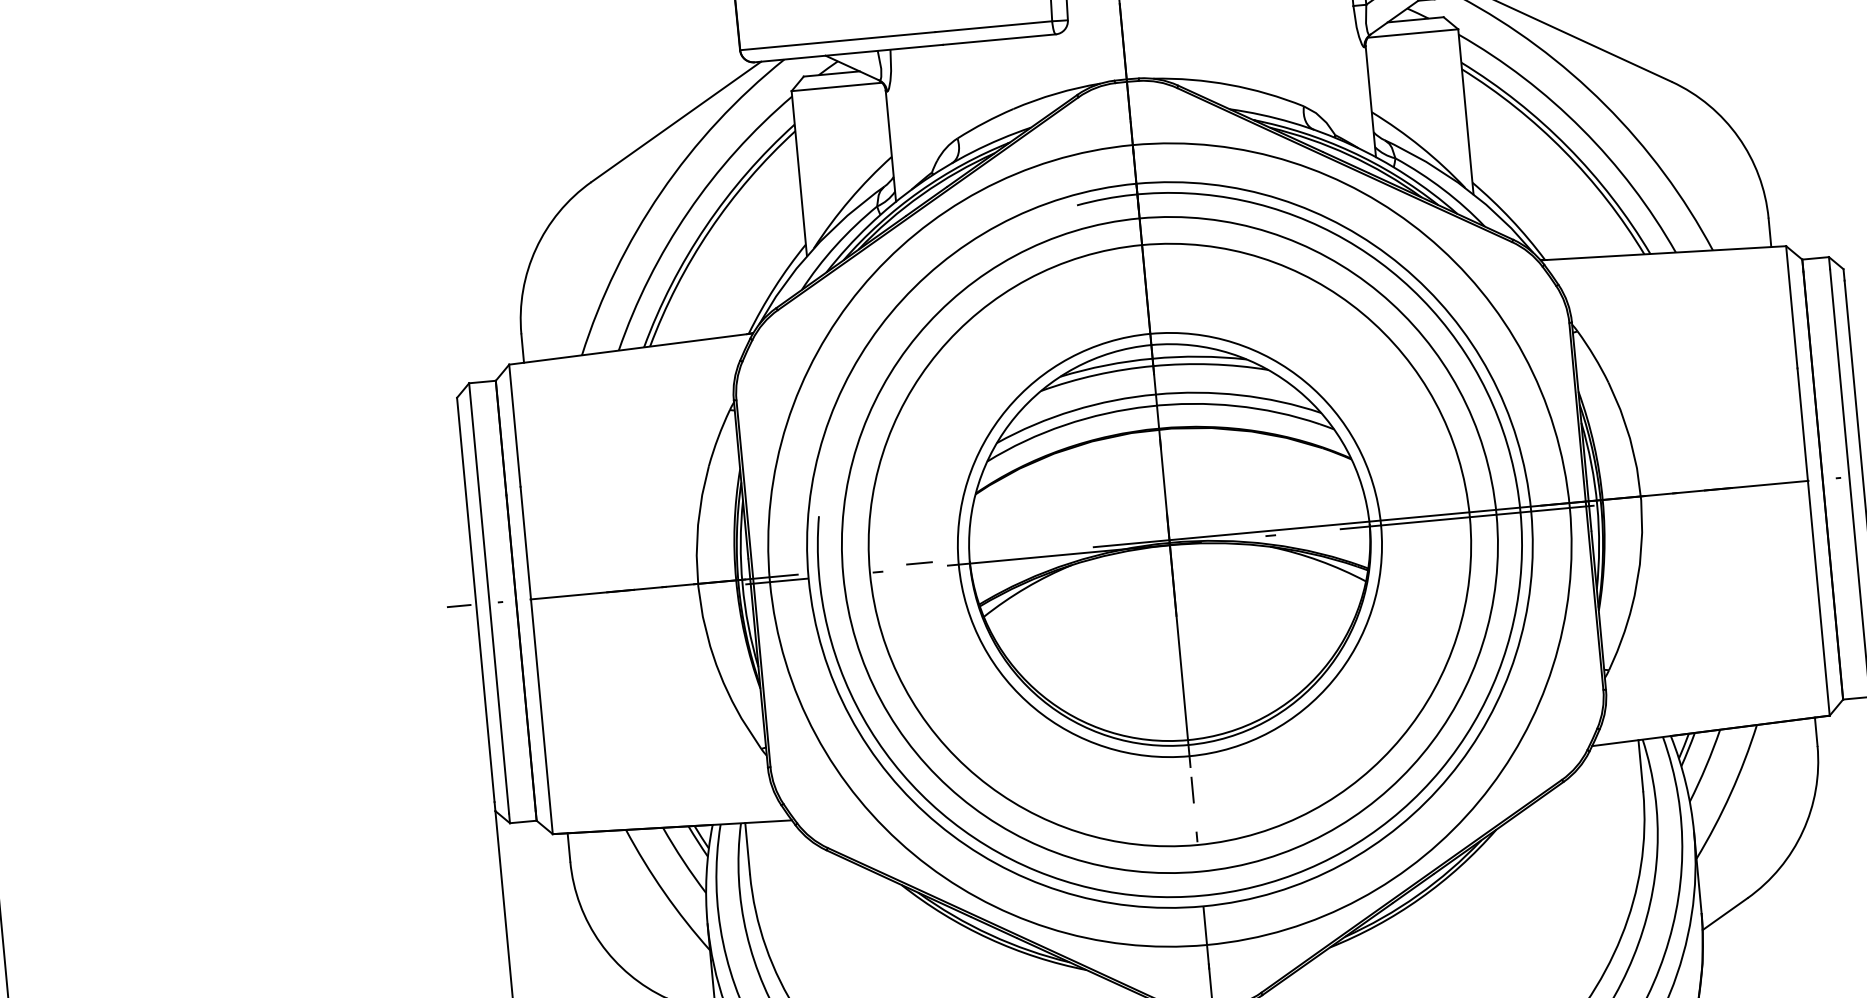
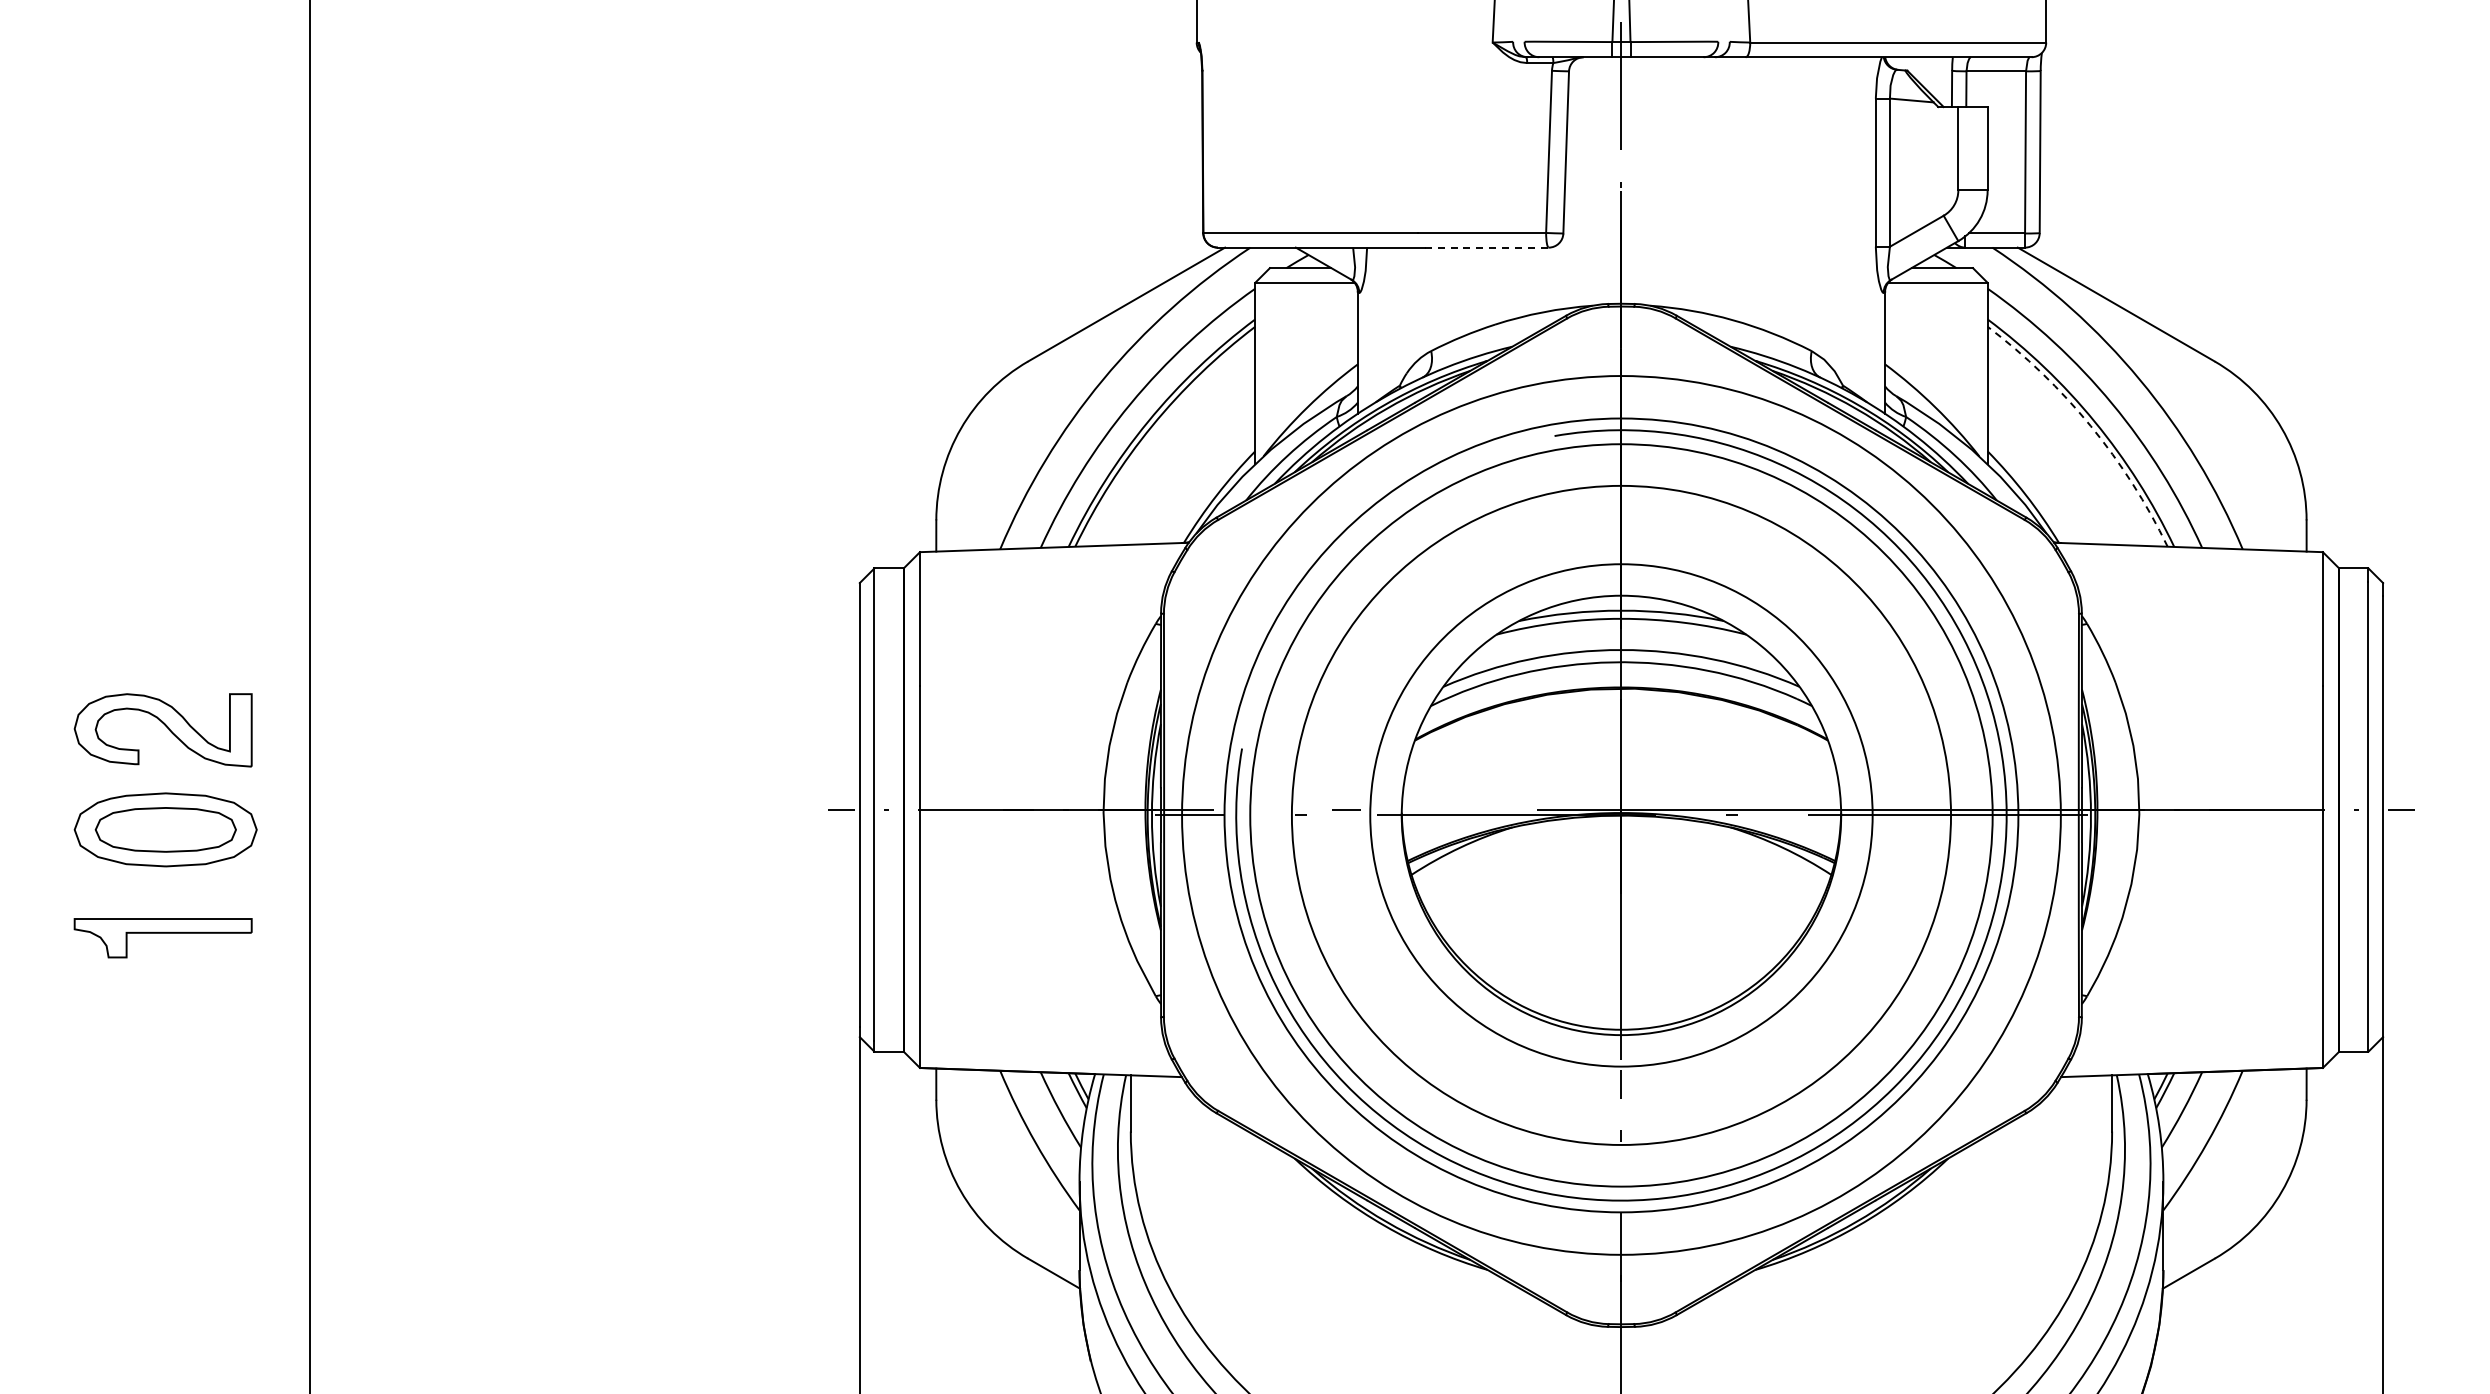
line: (999, 39) -> (1486, 247), solid -> dashed
arc: (1564, 151) -> (2090, 426), solid -> dashed
circle: (1169, 545) -> (1621, 815), size x0.7
circle: (1169, 545) -> (1621, 815), size x1.6

